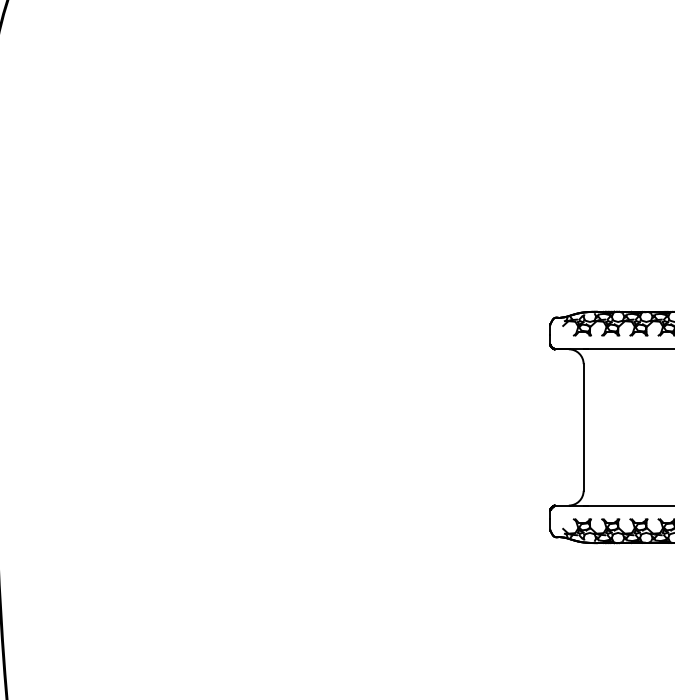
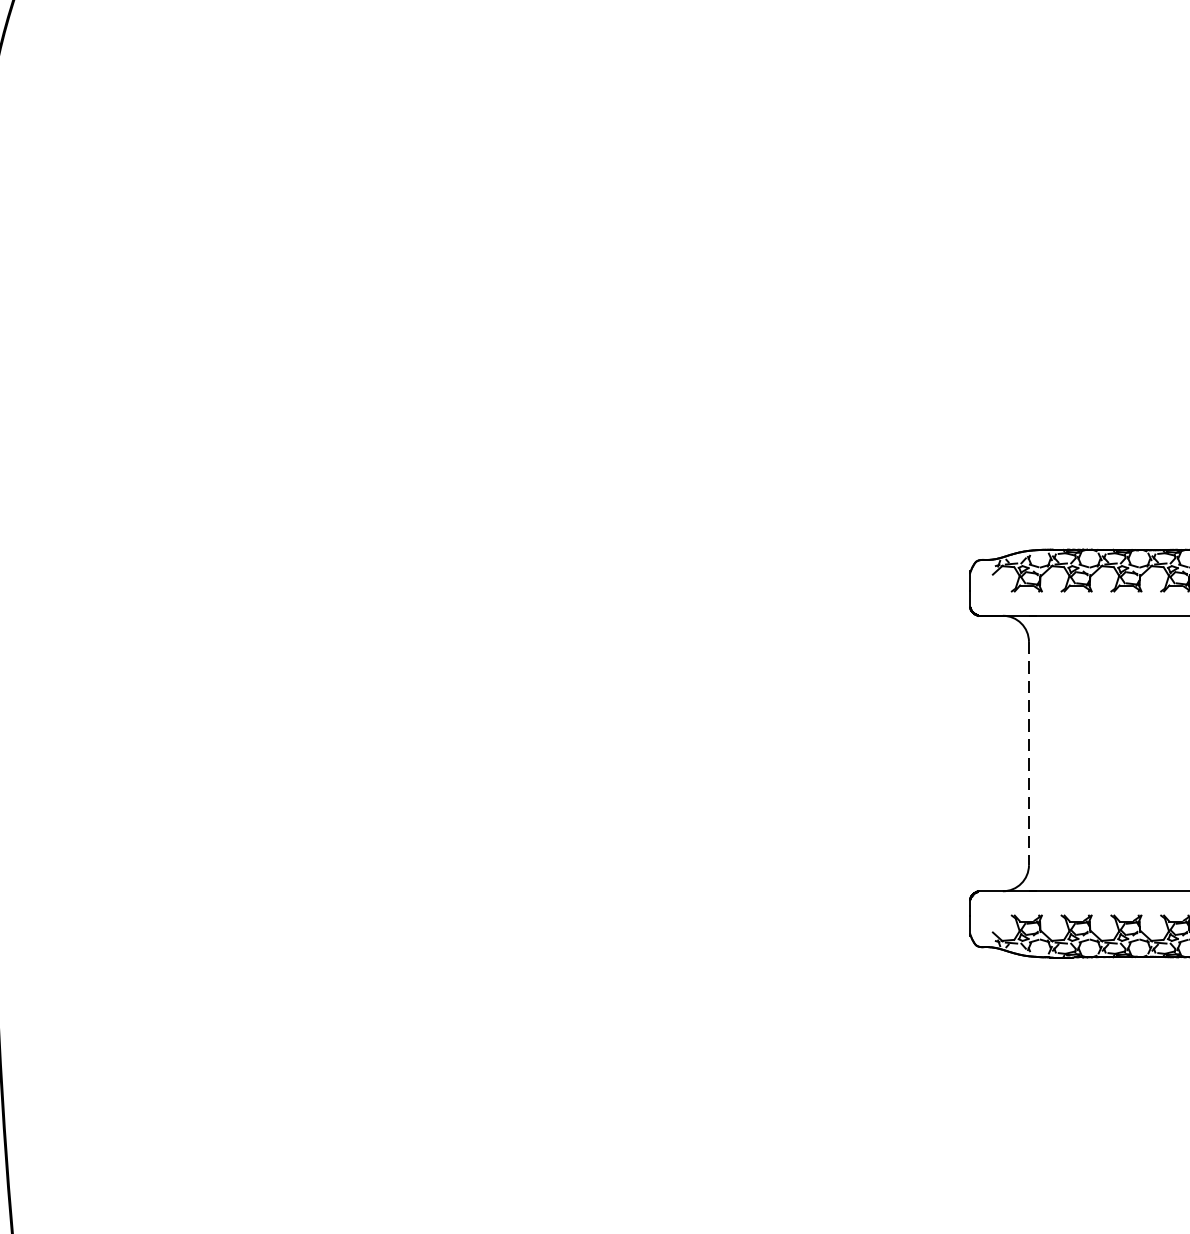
line: (583, 427) -> (1028, 753), solid -> dashed

